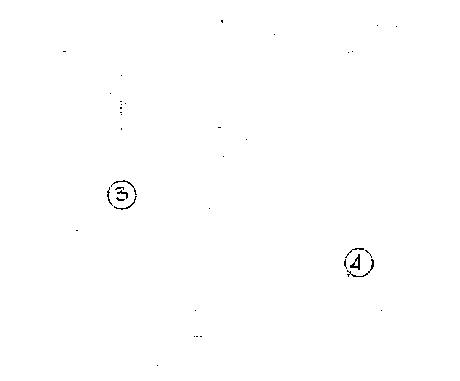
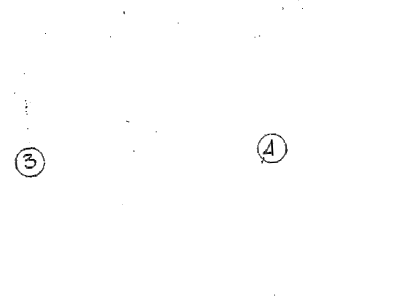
part: (121, 194) -> (29, 161), moved
part: (358, 262) -> (271, 148), moved

